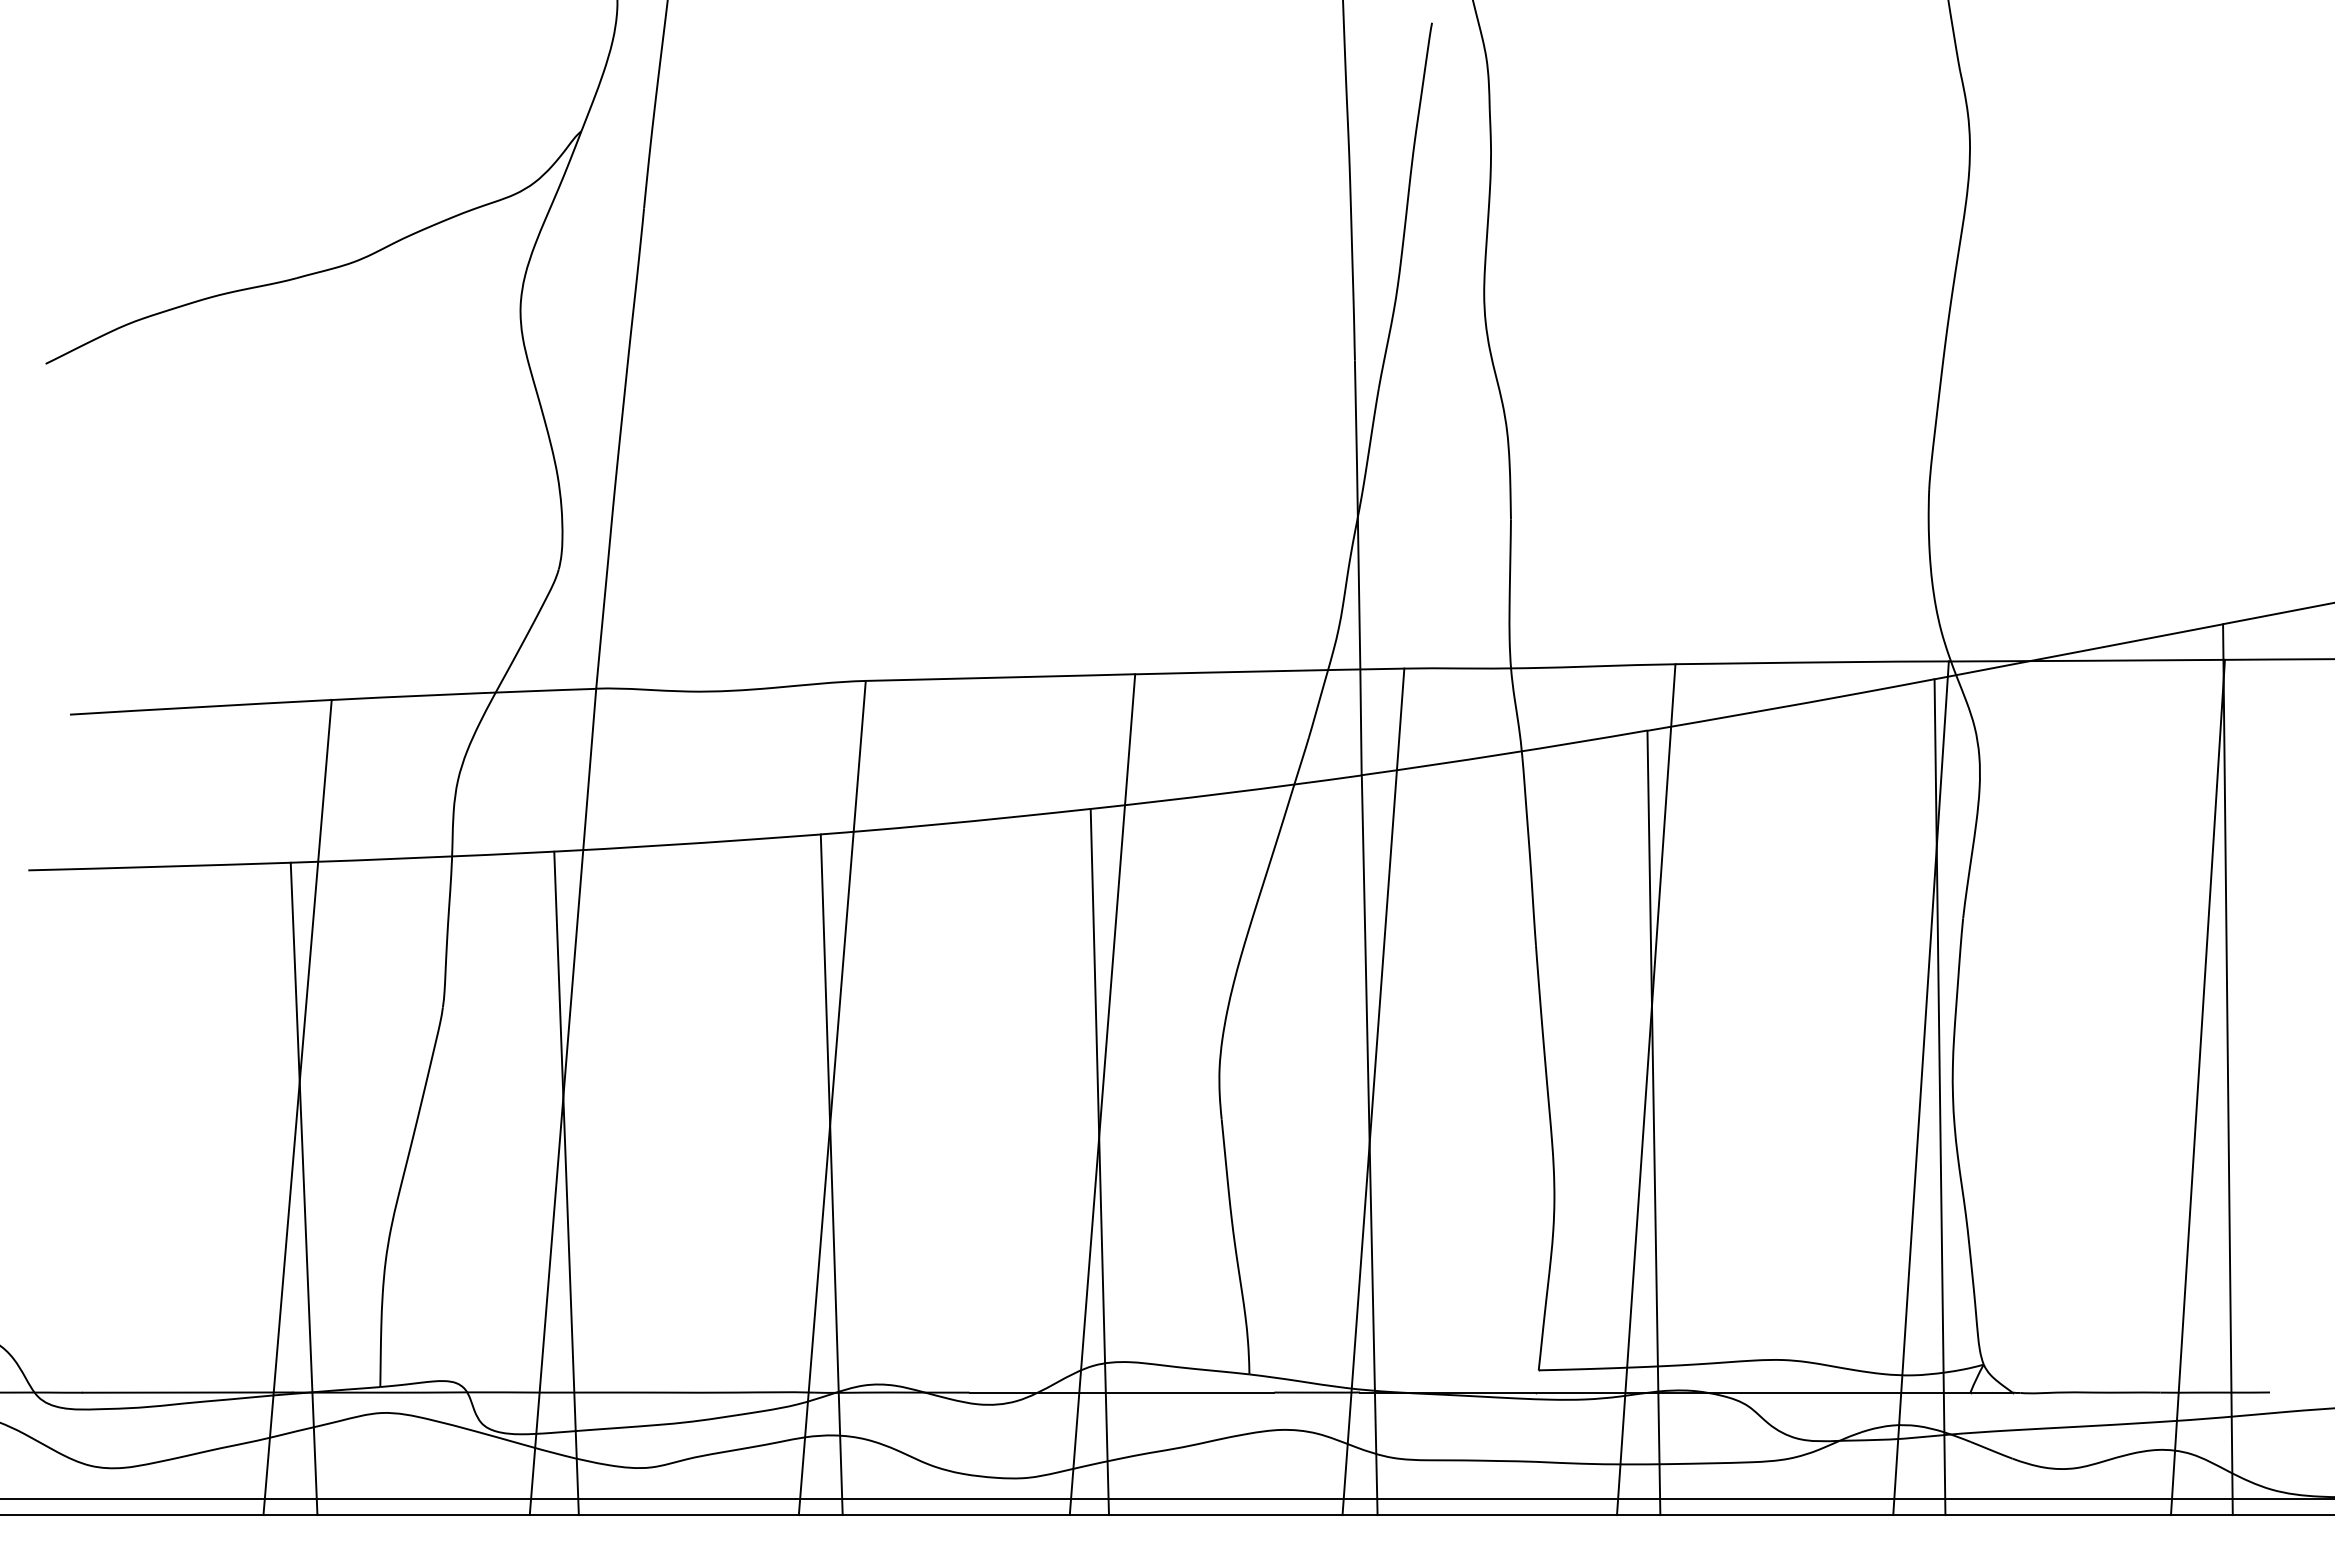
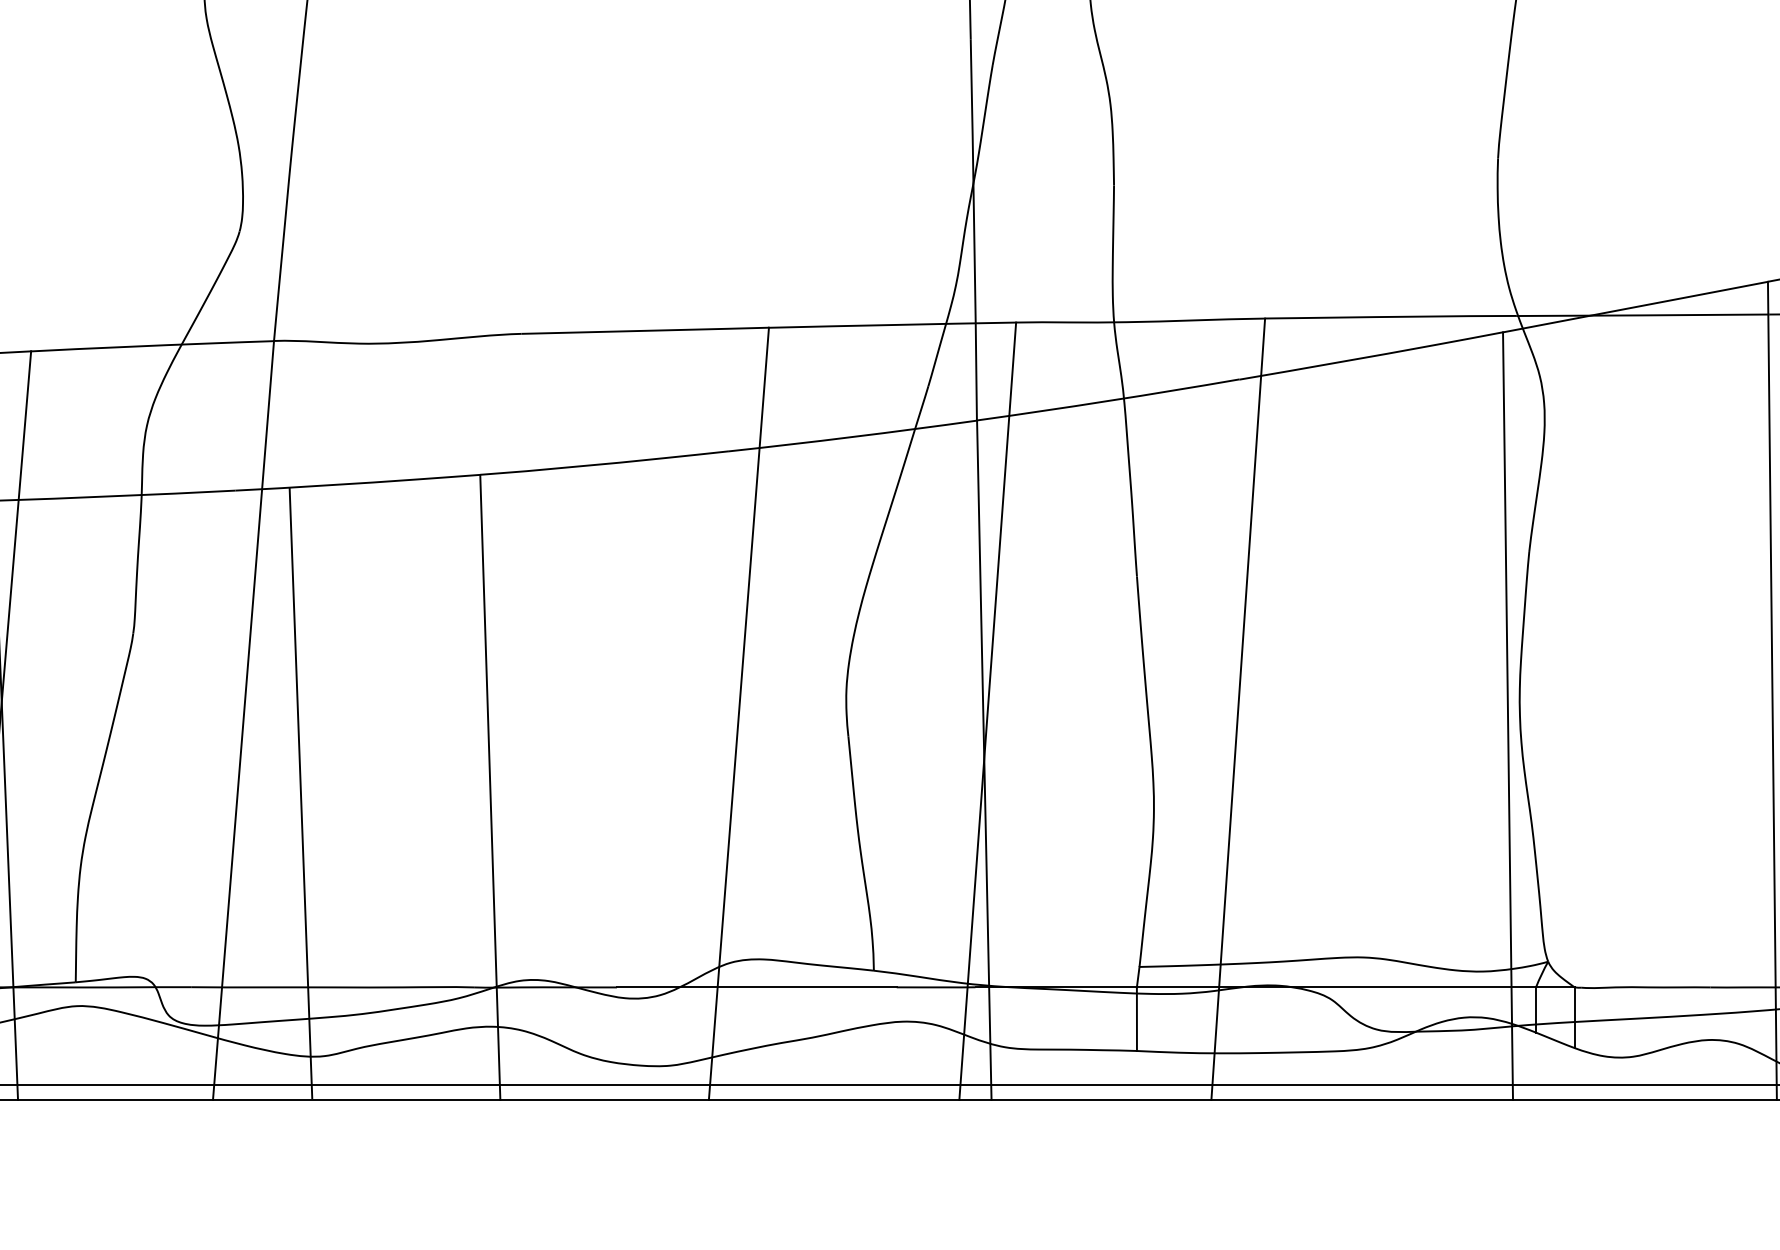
line: (2197, 1087) -> (1744, 707), removed
line: (1920, 1088) -> (1490, 708), removed
line: (831, 1097) -> (490, 716), removed
line: (1653, 1122) -> (1244, 739), removed
line: (1099, 1162) -> (736, 776), removed
line: (566, 1183) -> (300, 793), moved

